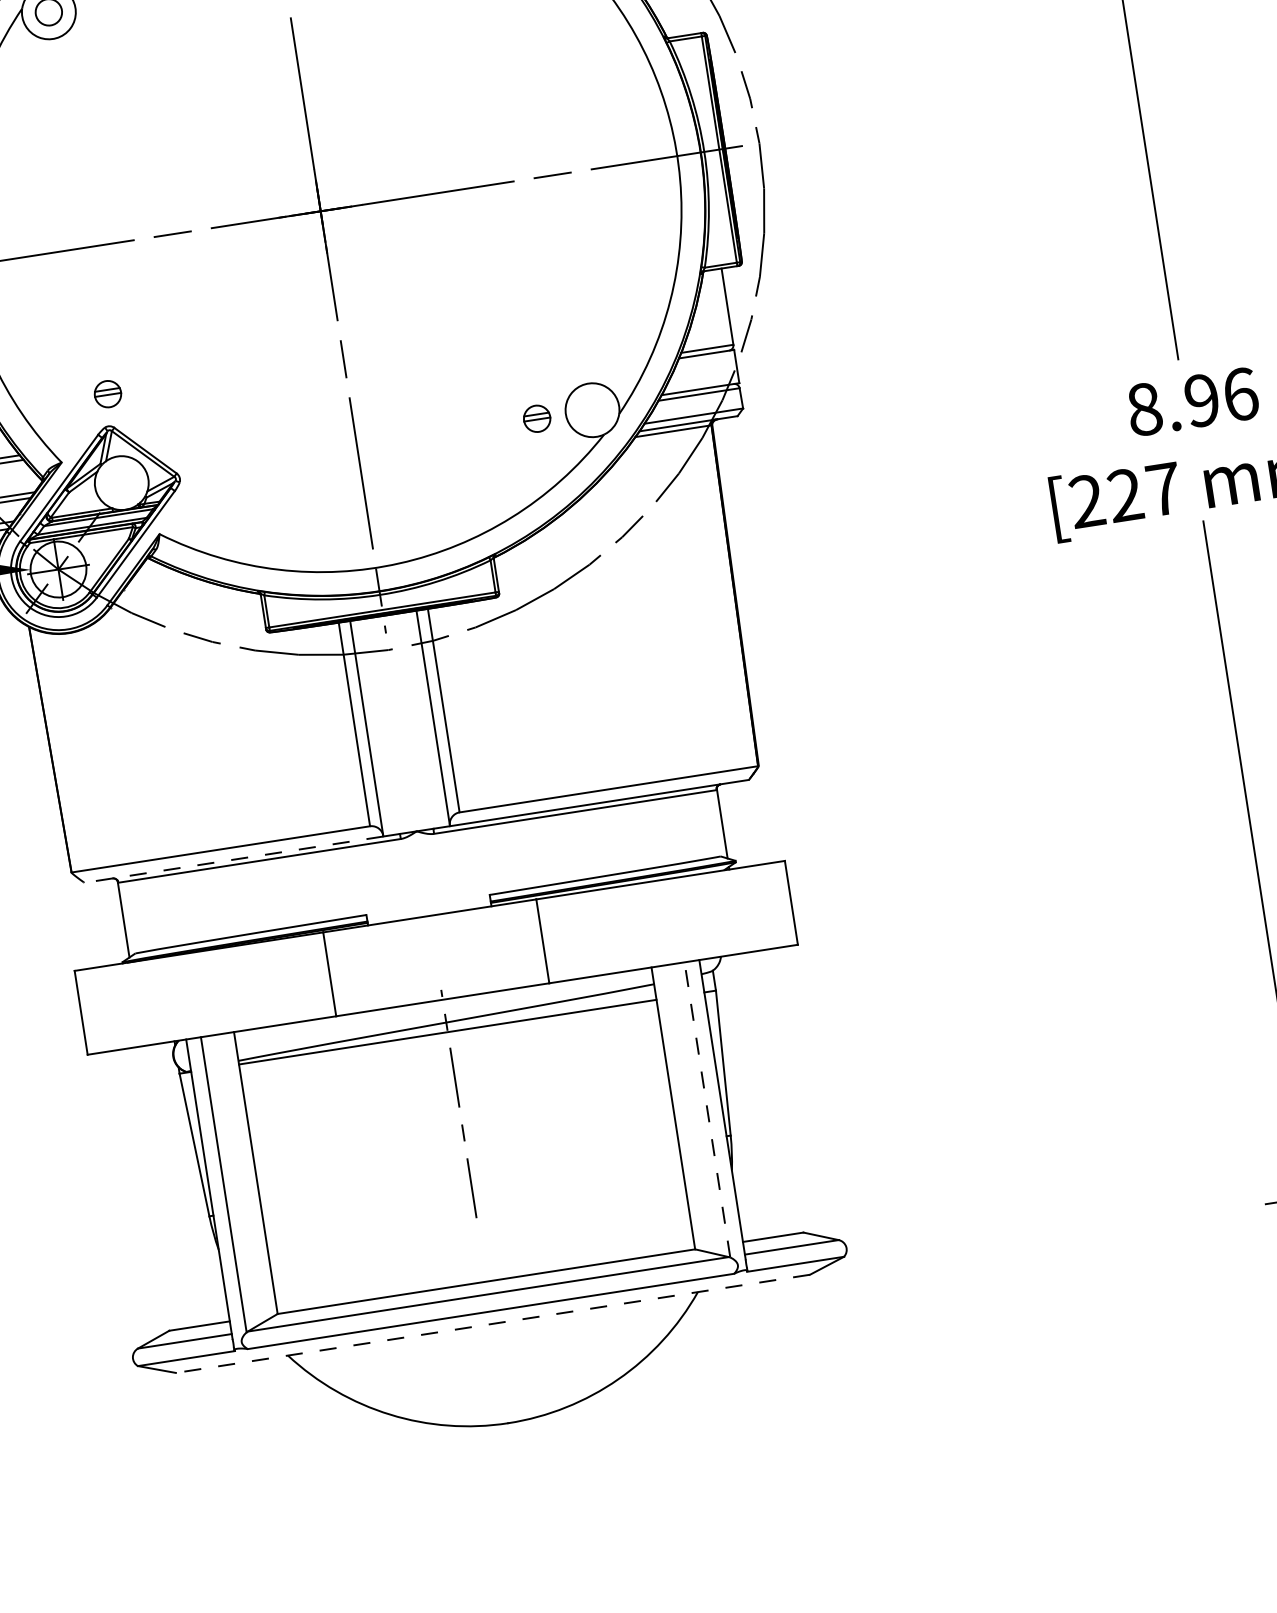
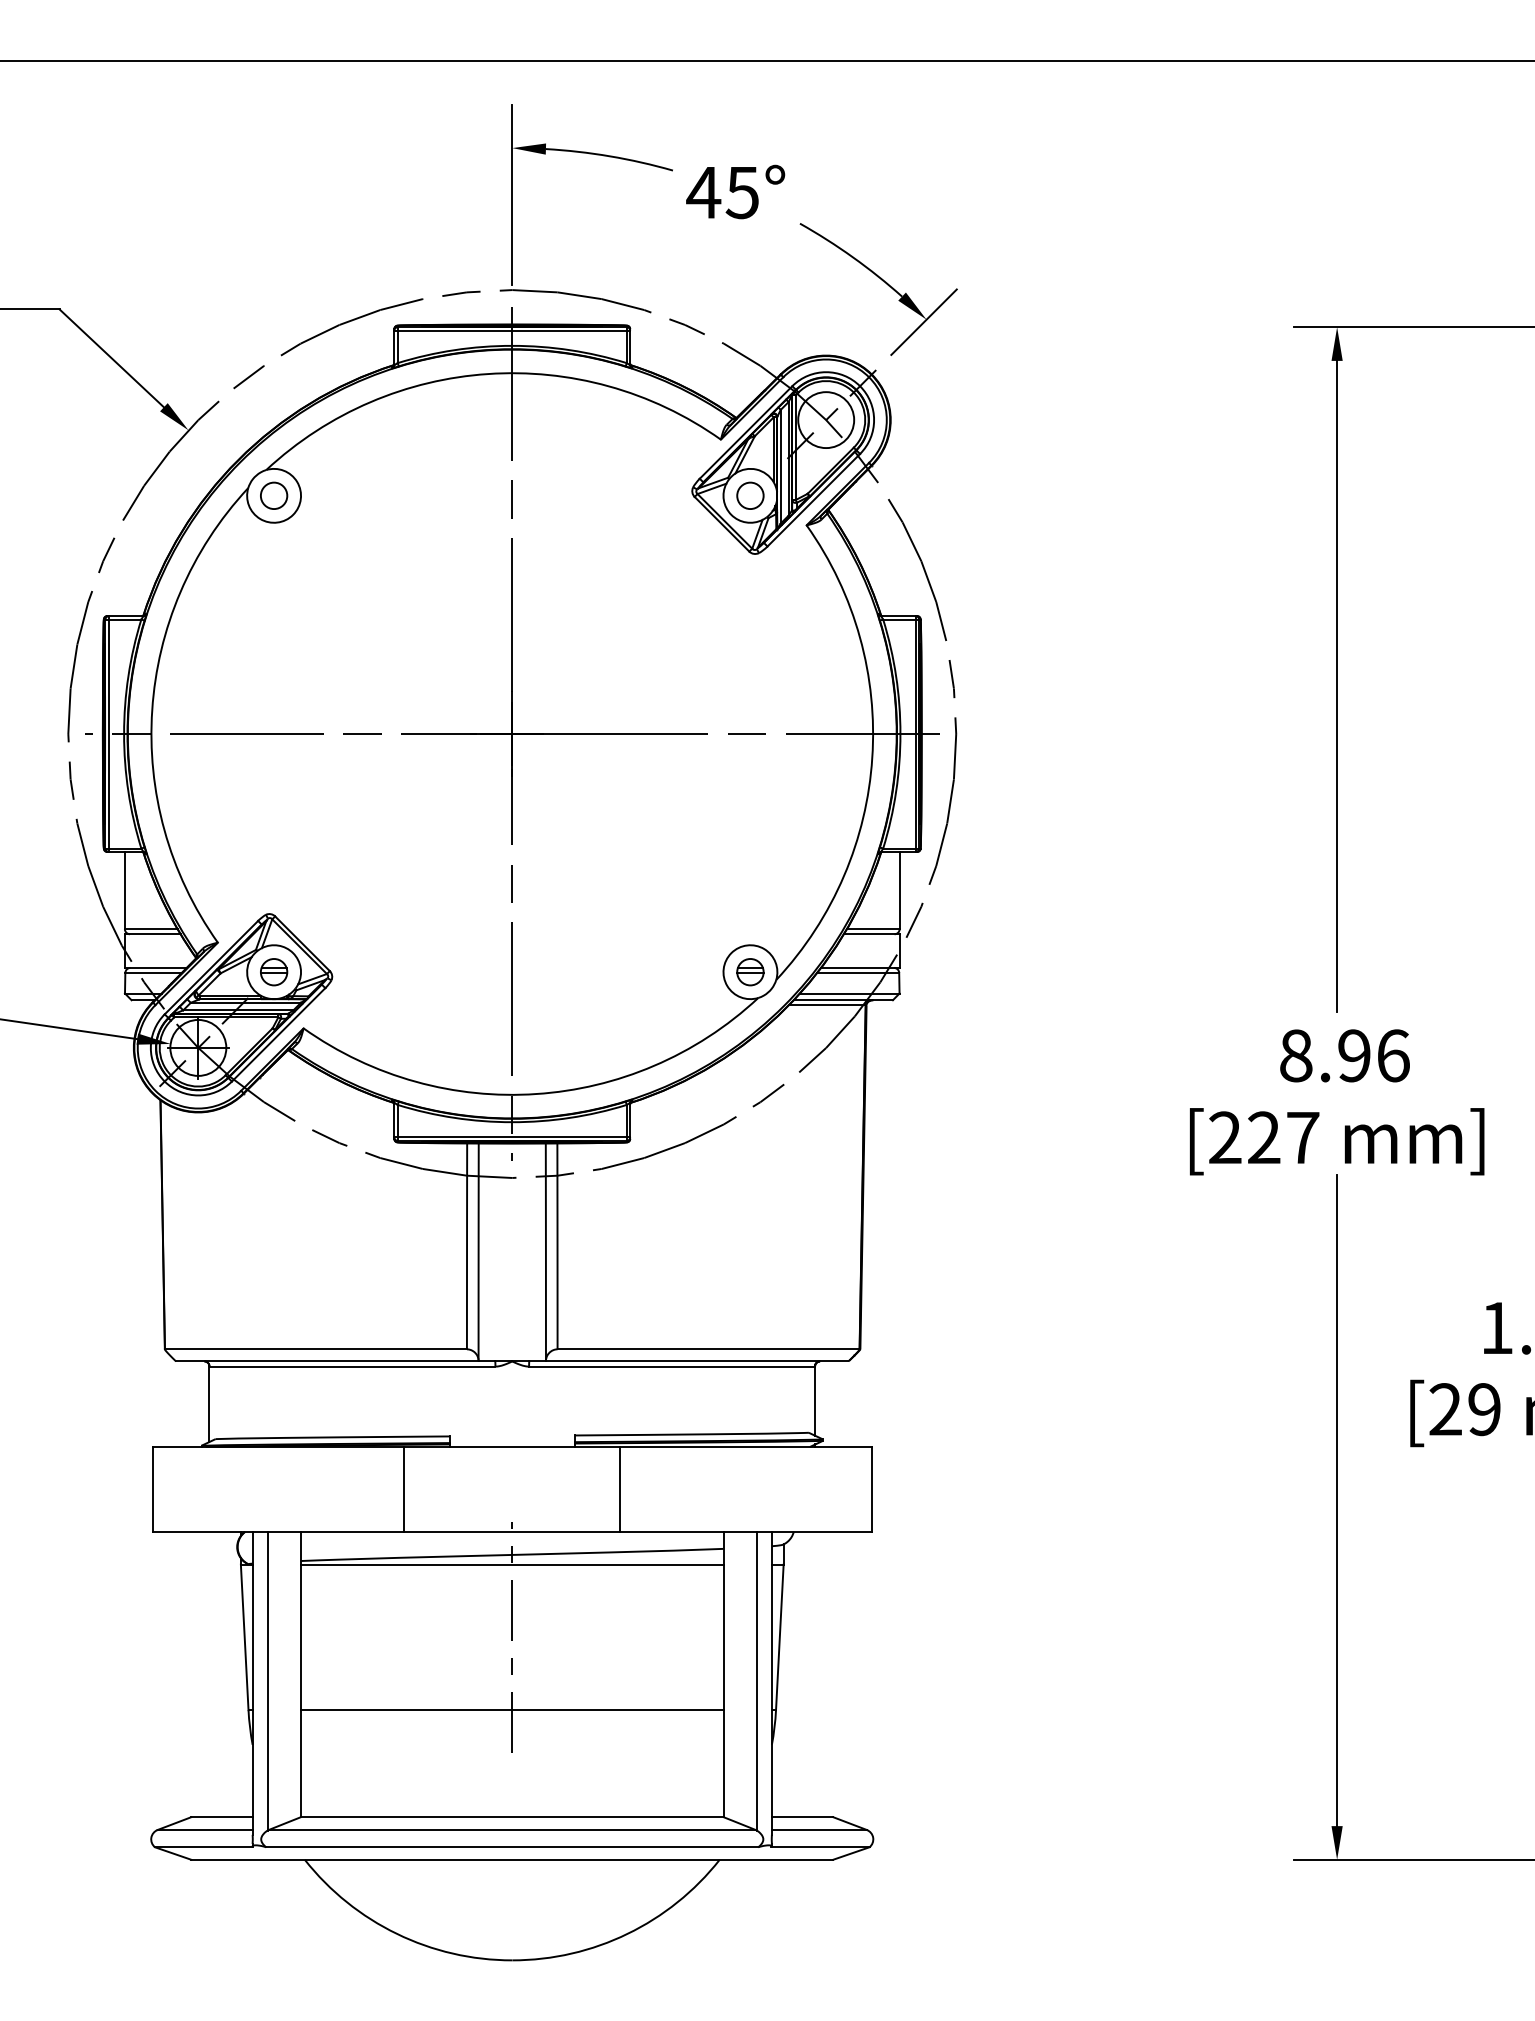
part: (108, 394) -> (274, 972), moved
part: (537, 419) -> (750, 972), moved
line: (233, 859) -> (326, 1361), dashed -> solid
line: (706, 1109) -> (756, 1680), dashed -> solid
line: (470, 1176) -> (512, 1710), added
line: (493, 1323) -> (512, 1859), dashed -> solid

